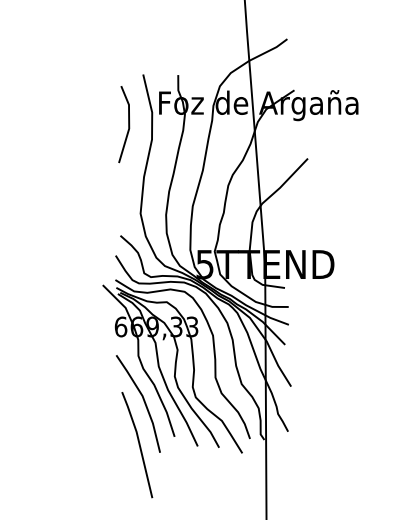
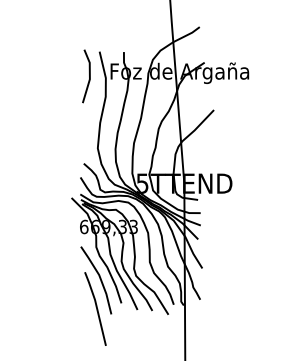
line: (128, 124) -> (89, 76), moved

